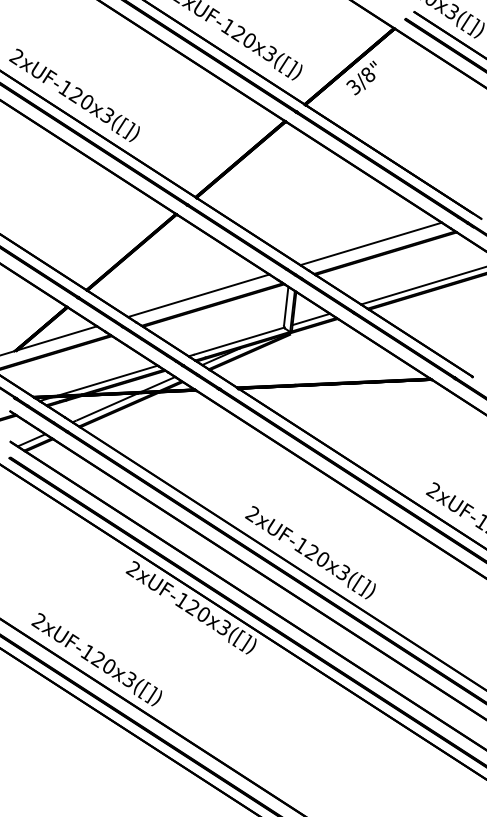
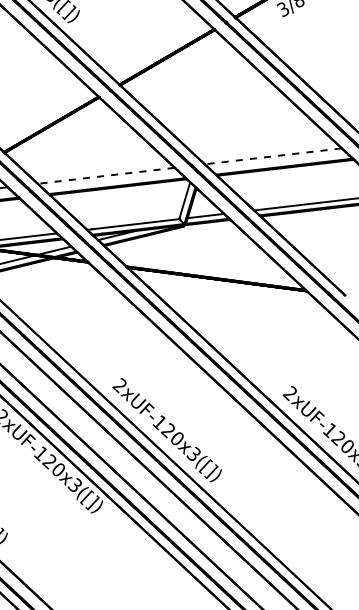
line: (371, 243) -> (273, 156), solid -> dashed
line: (198, 295) -> (106, 175), solid -> dashed

